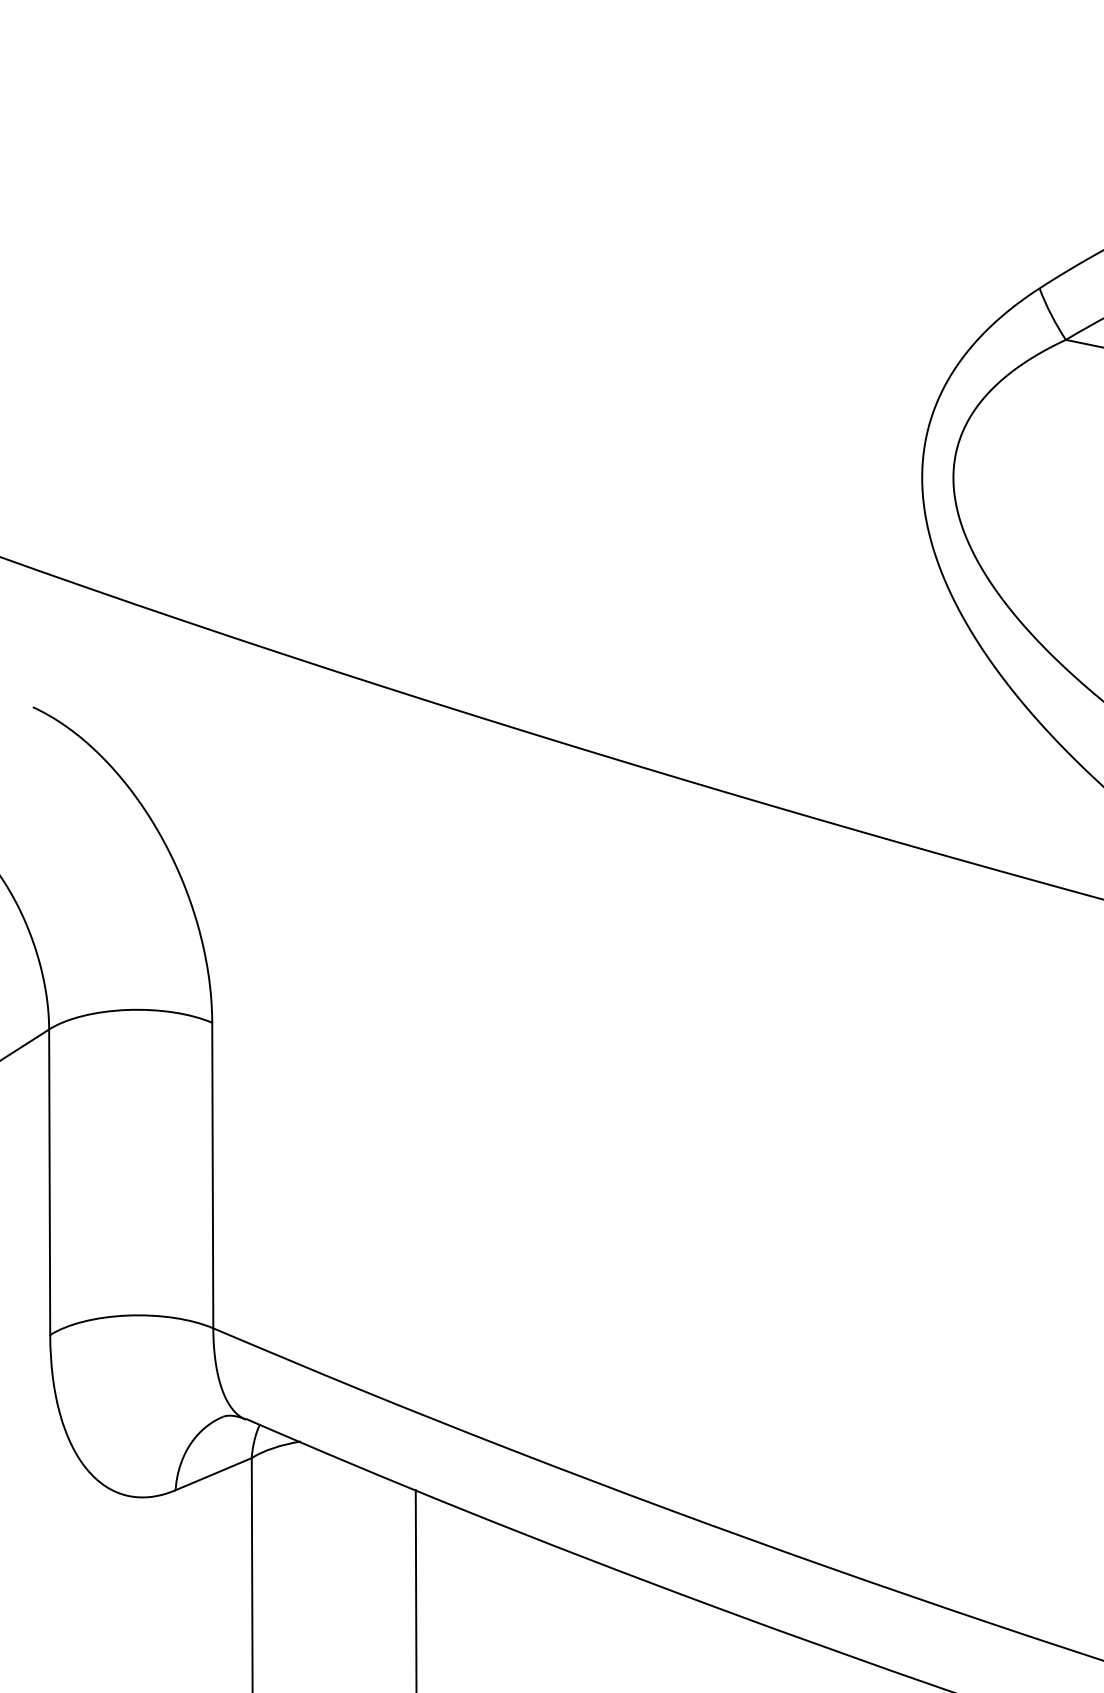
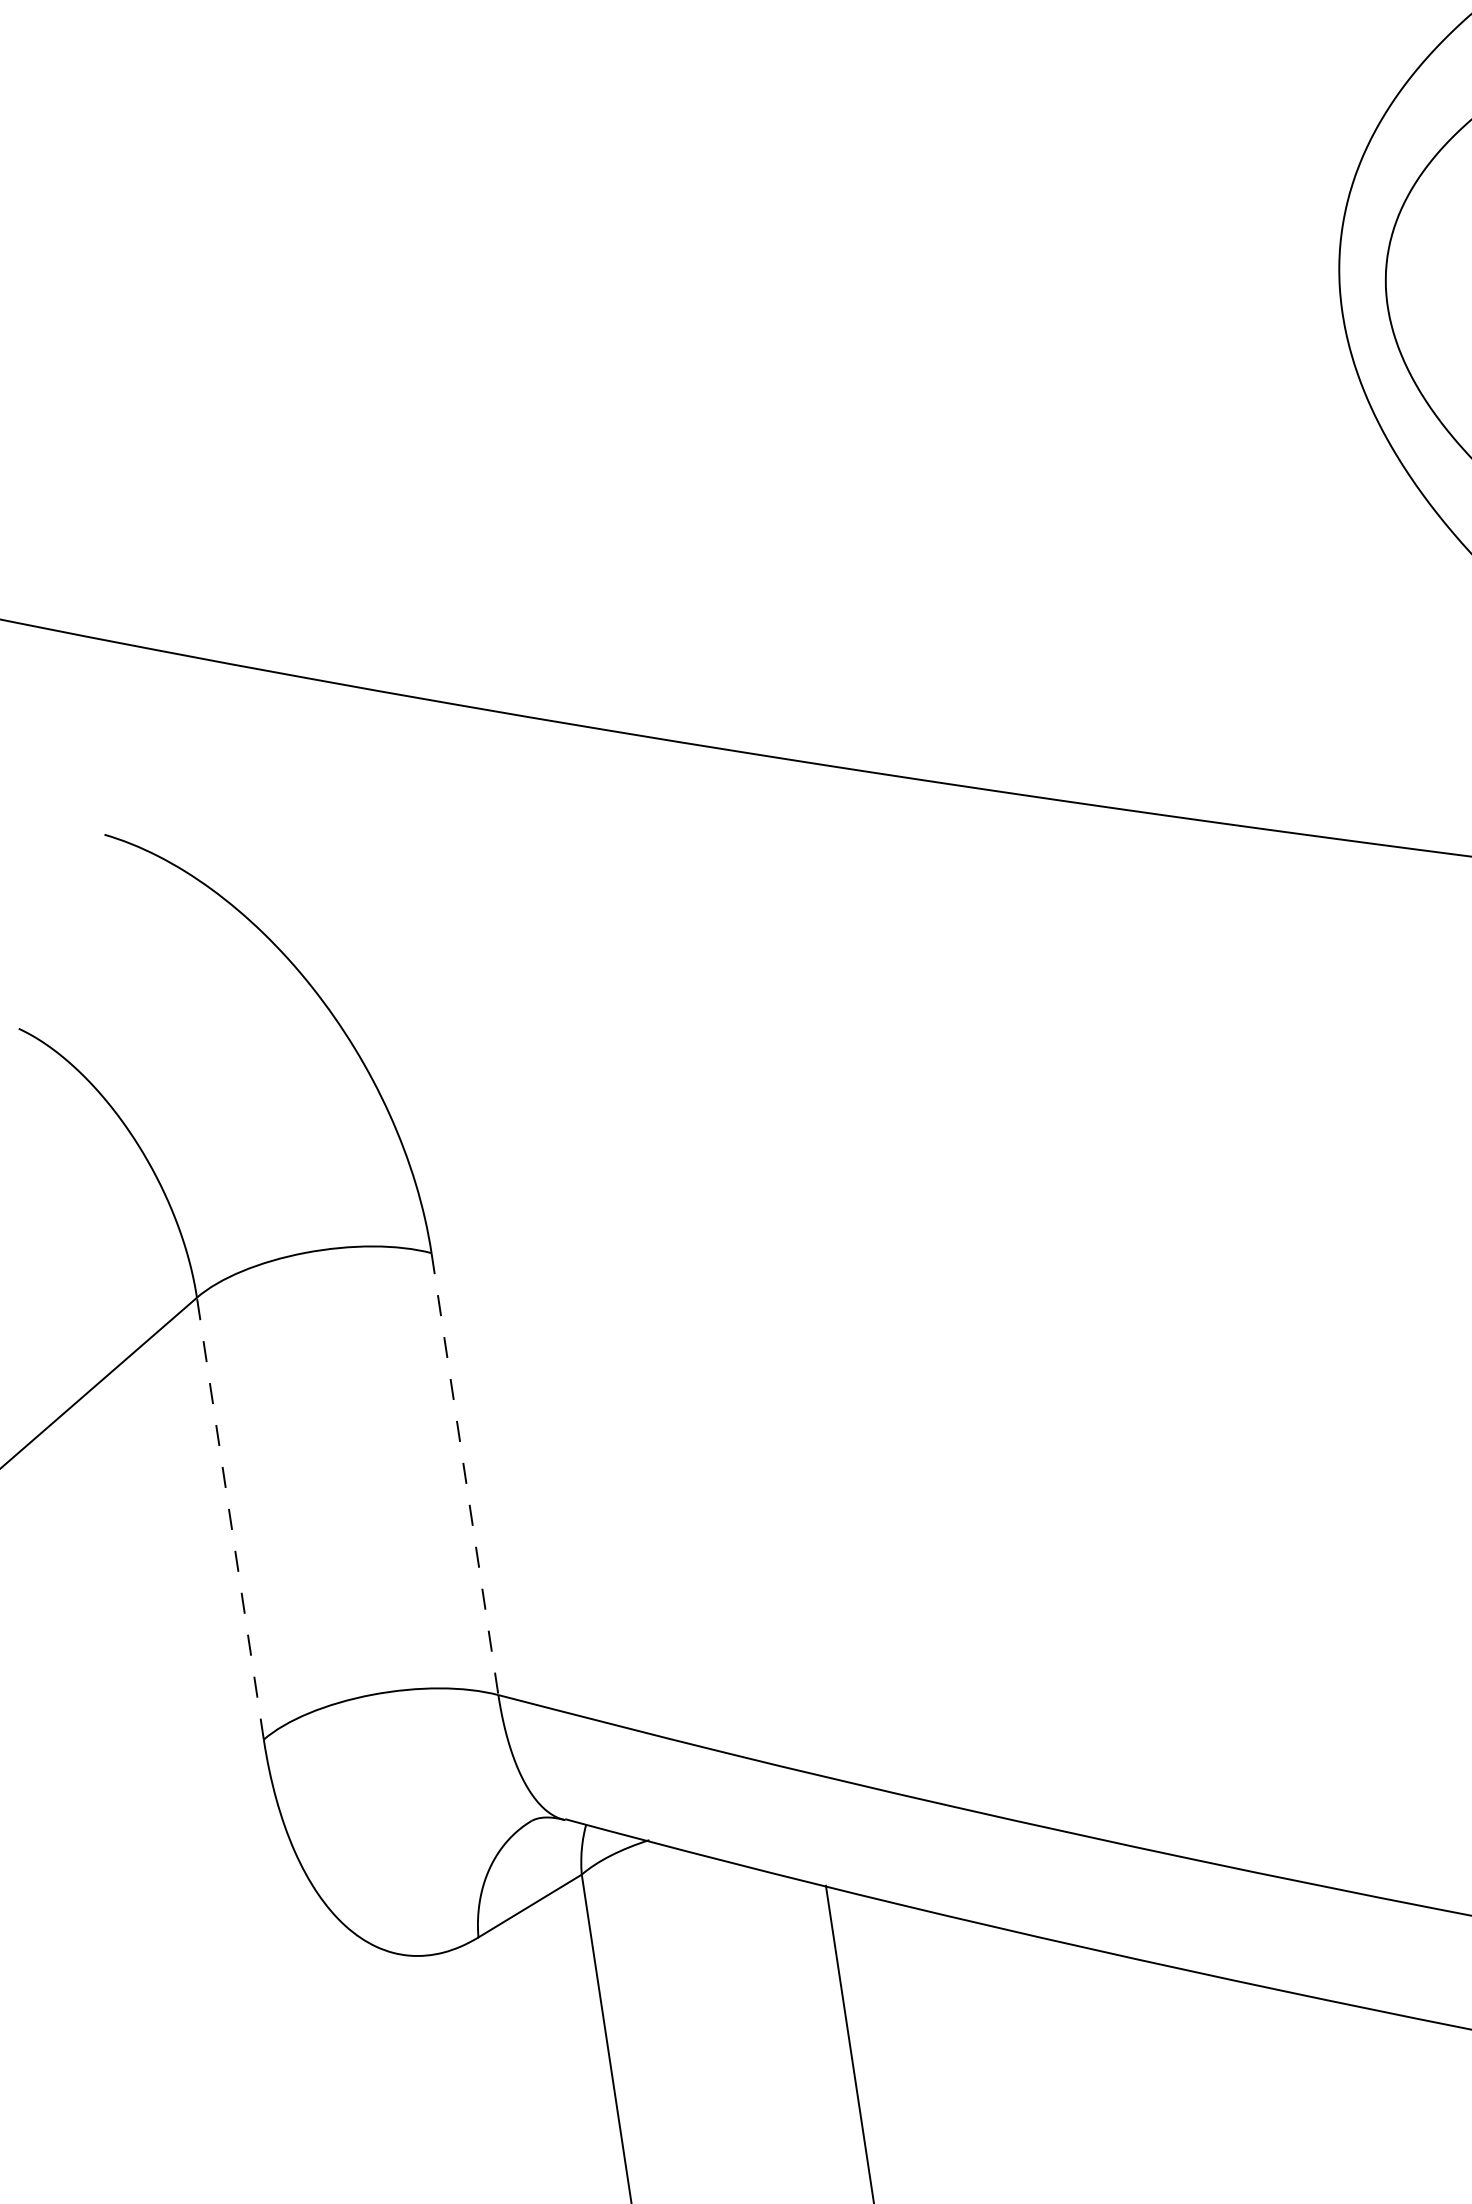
line: (212, 1175) -> (464, 1474), solid -> dashed
line: (49, 1182) -> (230, 1519), solid -> dashed

